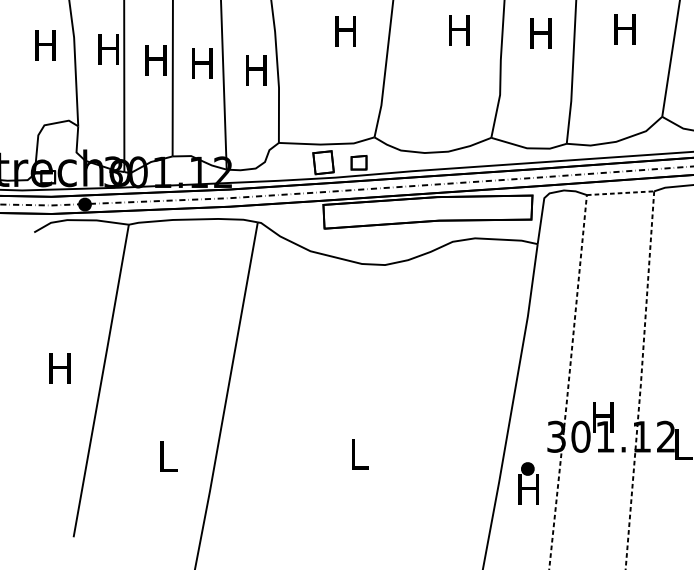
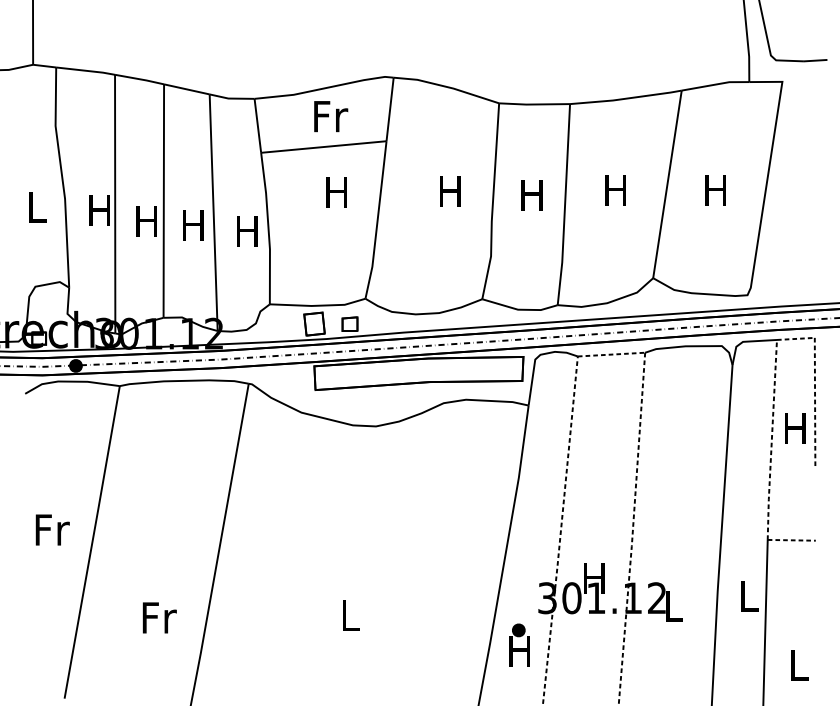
text: (45, 46) -> (36, 207), H -> L
text: (61, 368) -> (52, 529), H -> Fr
text: (168, 456) -> (159, 617), L -> Fr

